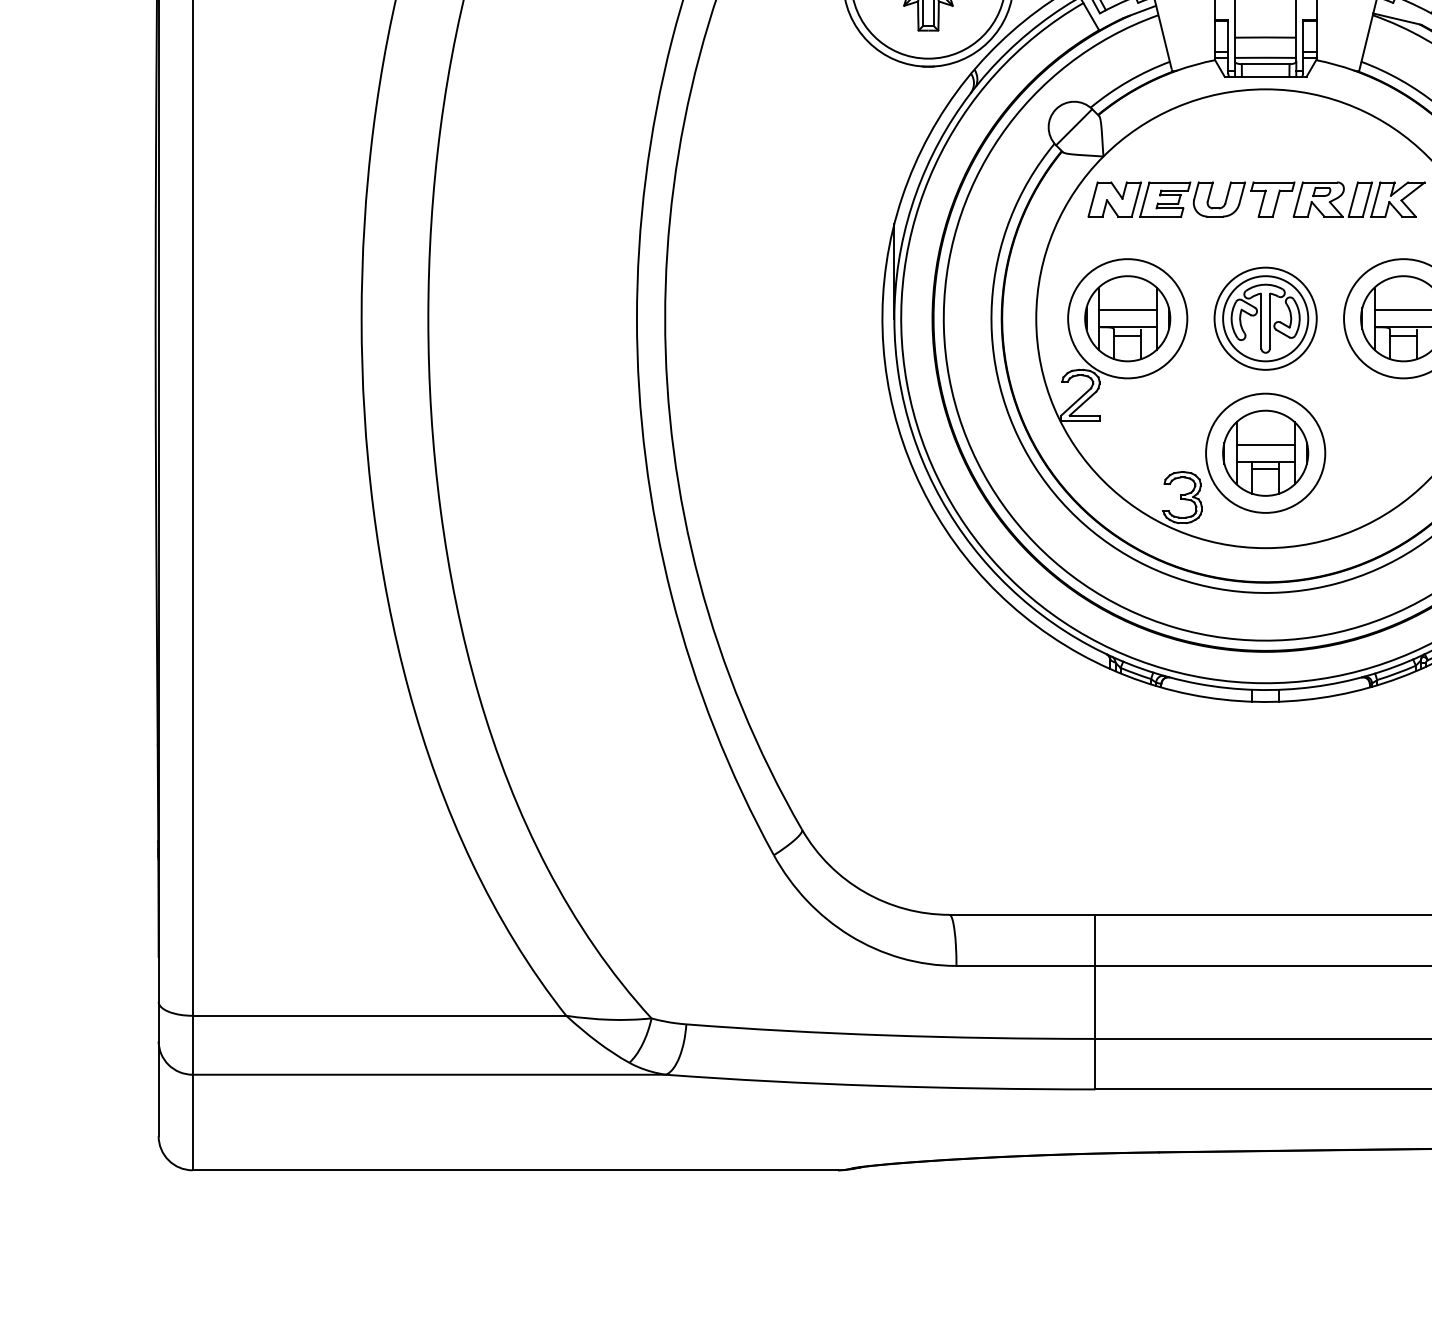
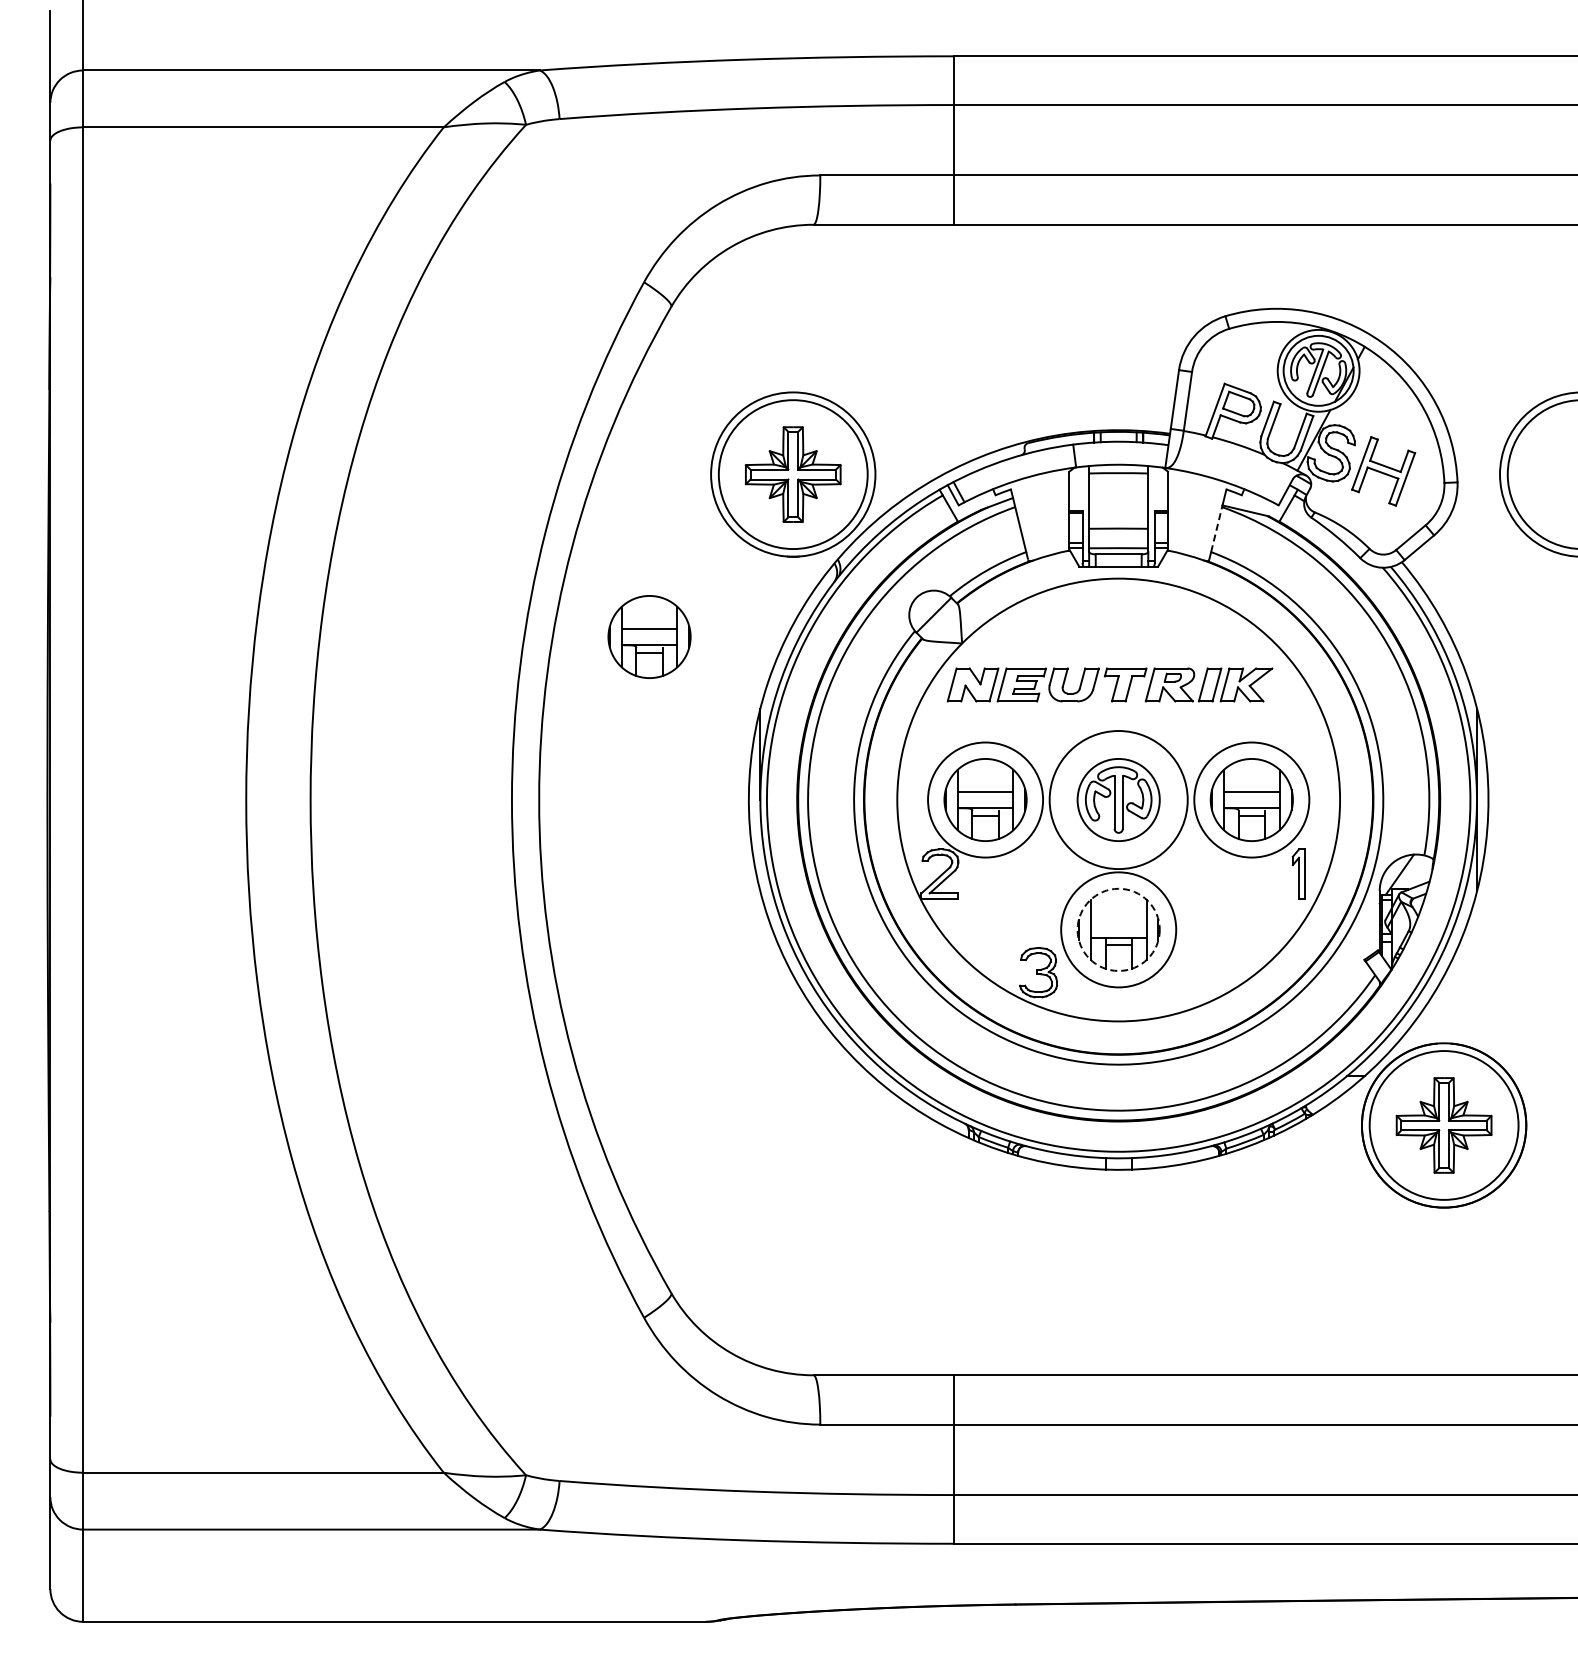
line: (1367, 37) -> (1216, 528), solid -> dashed
part: (779, 149) -> (649, 636), added
circle: (1265, 318) -> (1118, 799), size x1.4
line: (1265, 444) -> (1118, 921), removed
circle: (1265, 452) -> (1118, 929), solid -> dashed

